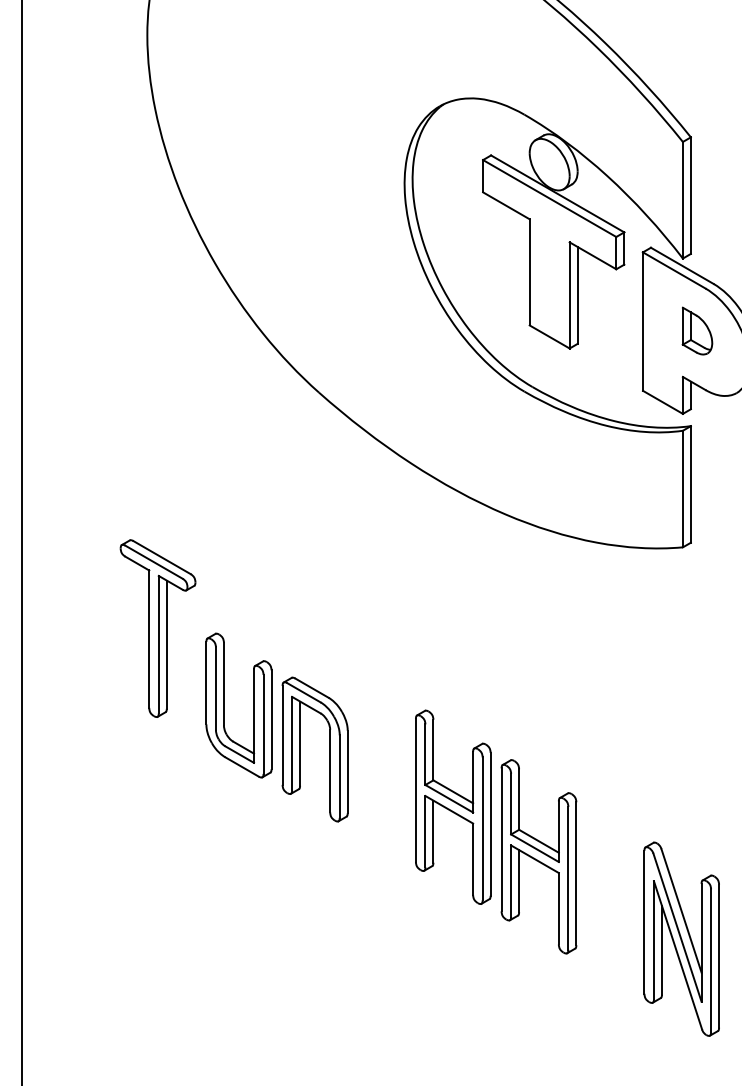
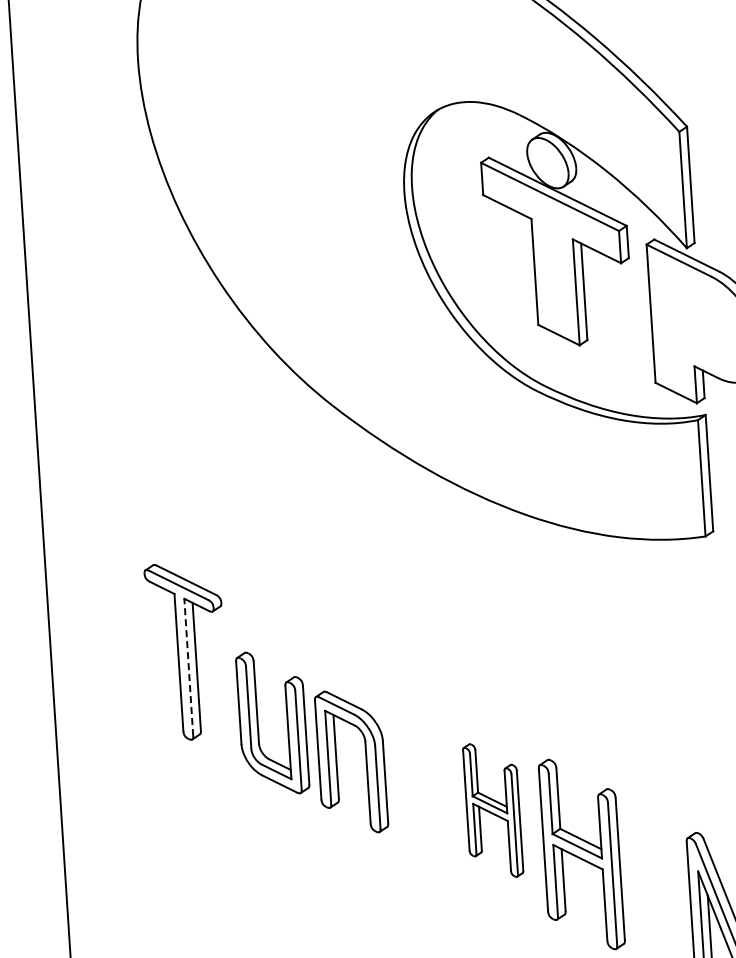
part: (697, 330) -> (706, 319), removed
line: (158, 644) -> (188, 667), solid -> dashed
part: (453, 806) -> (493, 809), size x0.7

